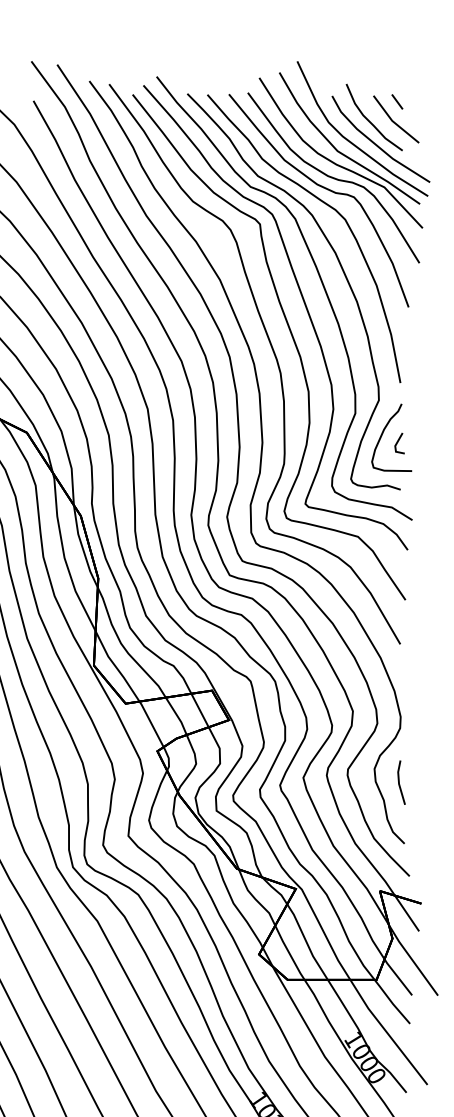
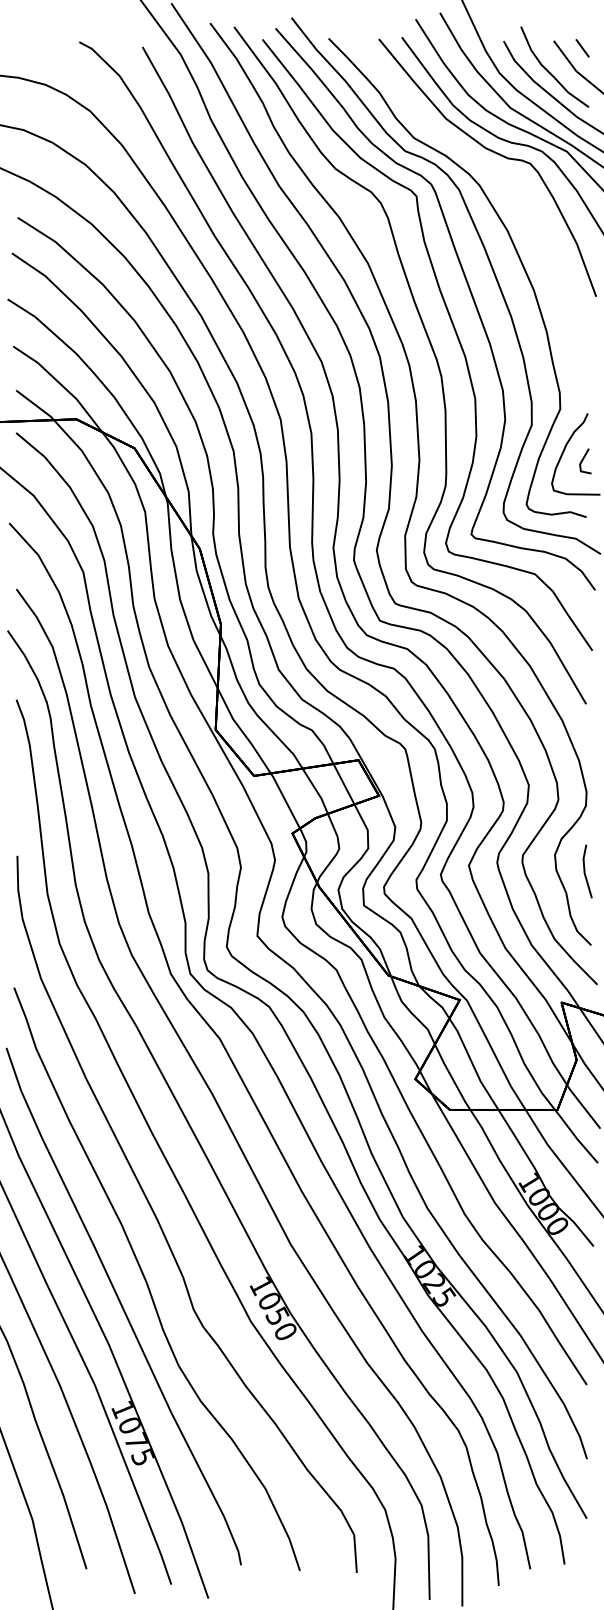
curve: (322, 202) -> (492, 170), removed

